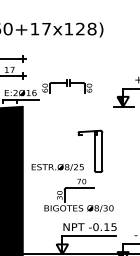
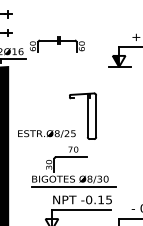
line: (82, 215) -> (74, 187), added

